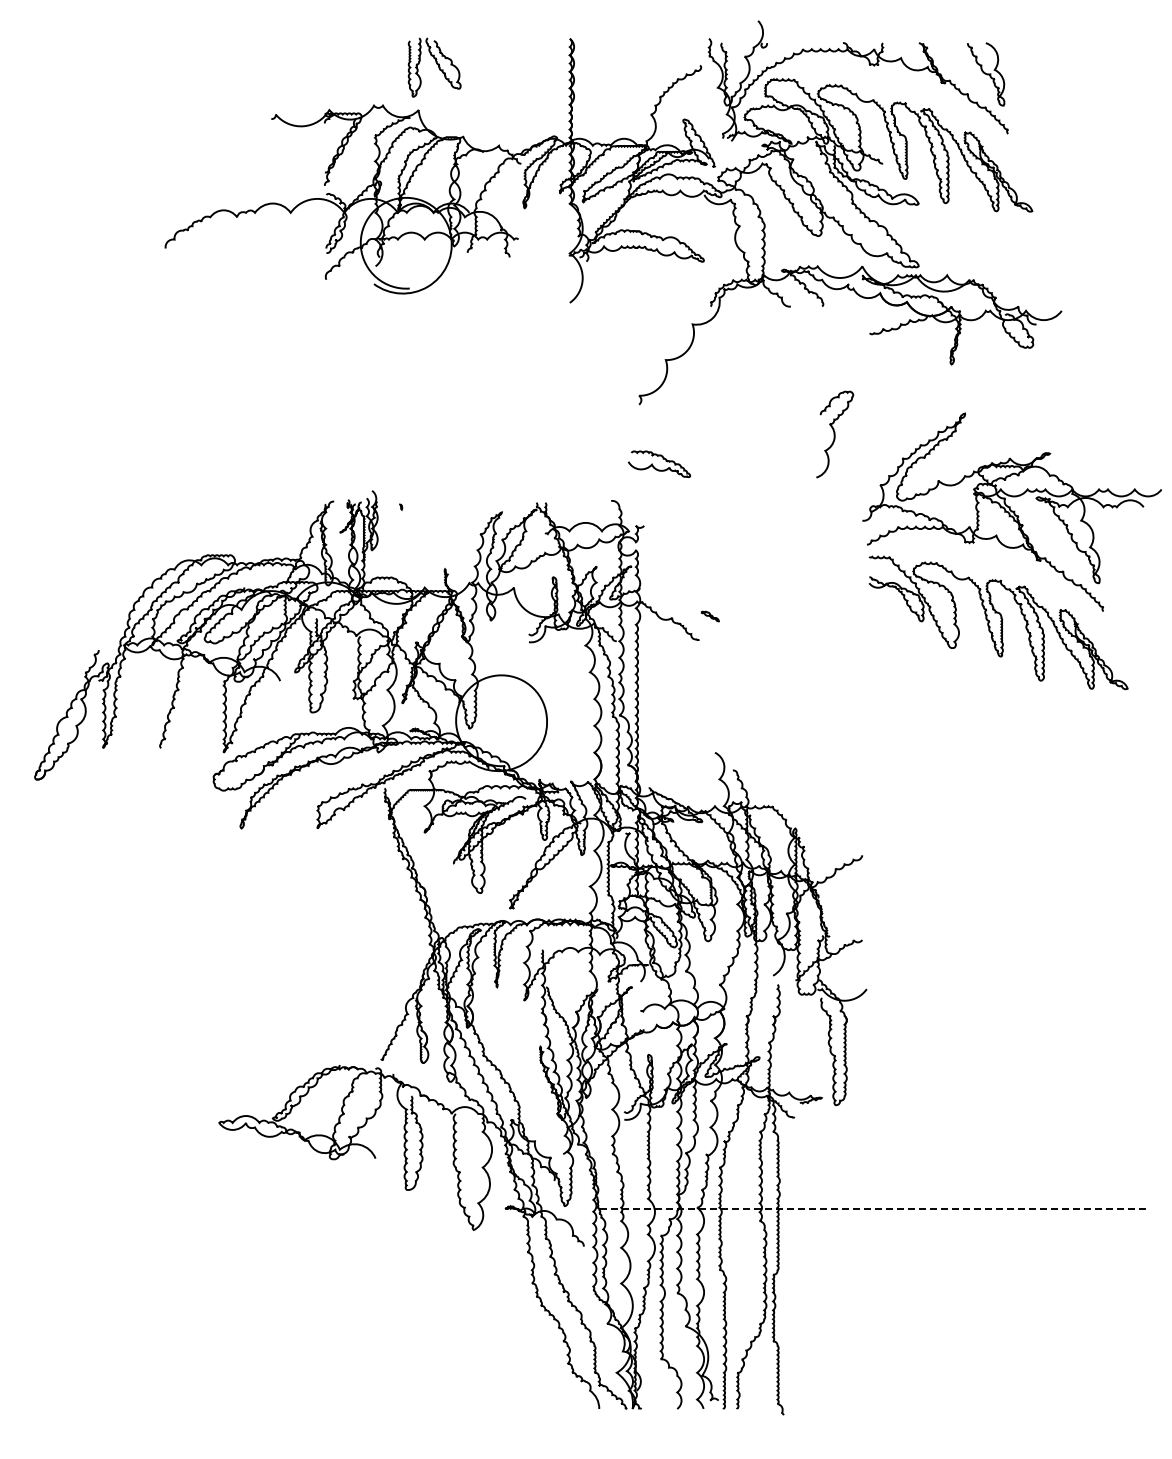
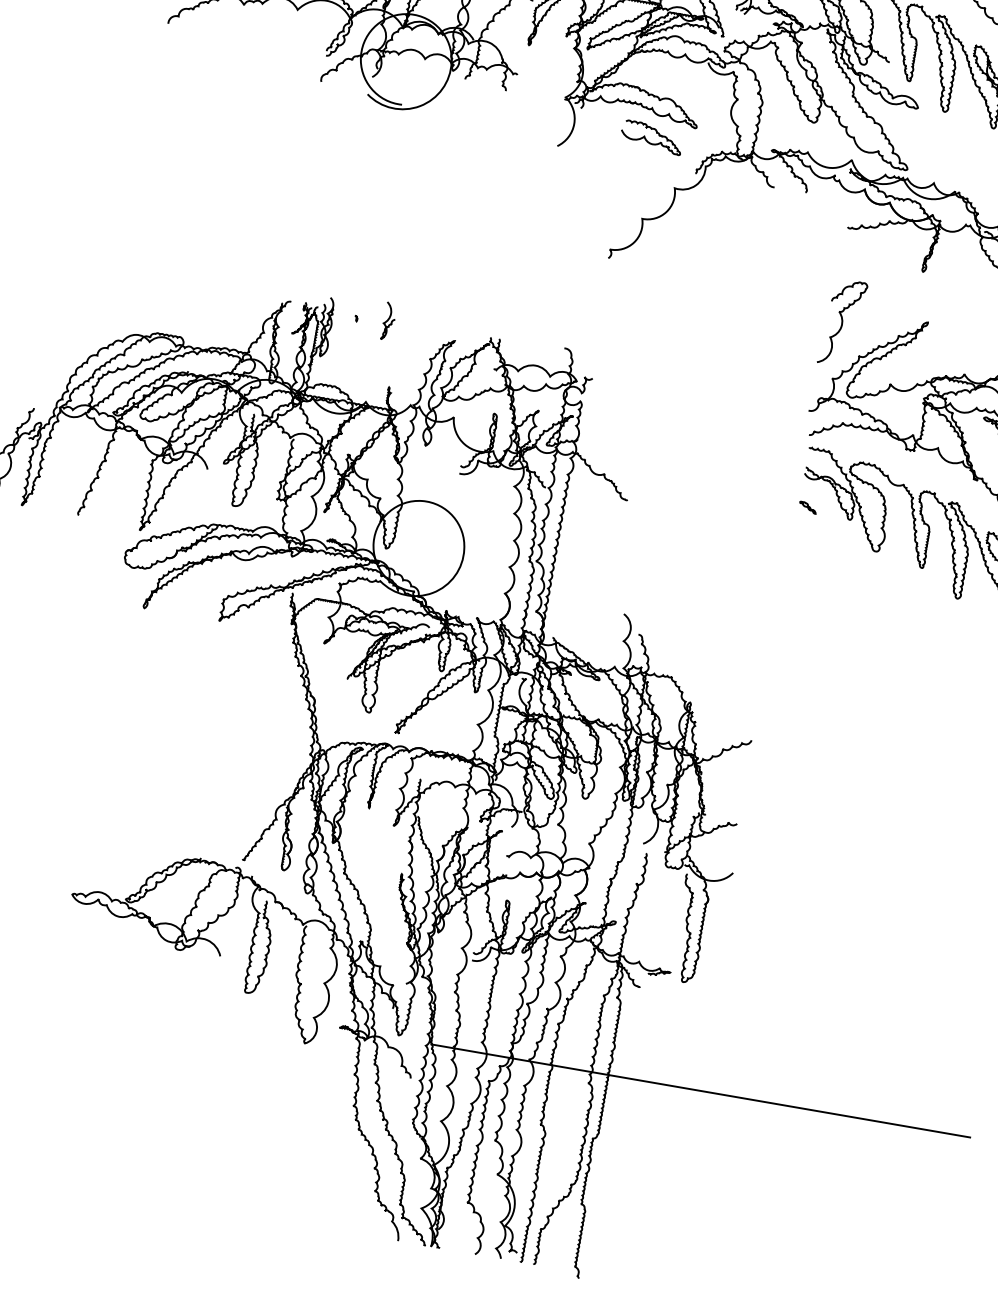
curve: (835, 434) -> (843, 322), moved
curve: (654, 466) -> (646, 138), moved
curve: (433, 503) -> (388, 320), added
part: (709, 616) -> (807, 507), moved
line: (871, 1209) -> (700, 1090), dashed -> solid

